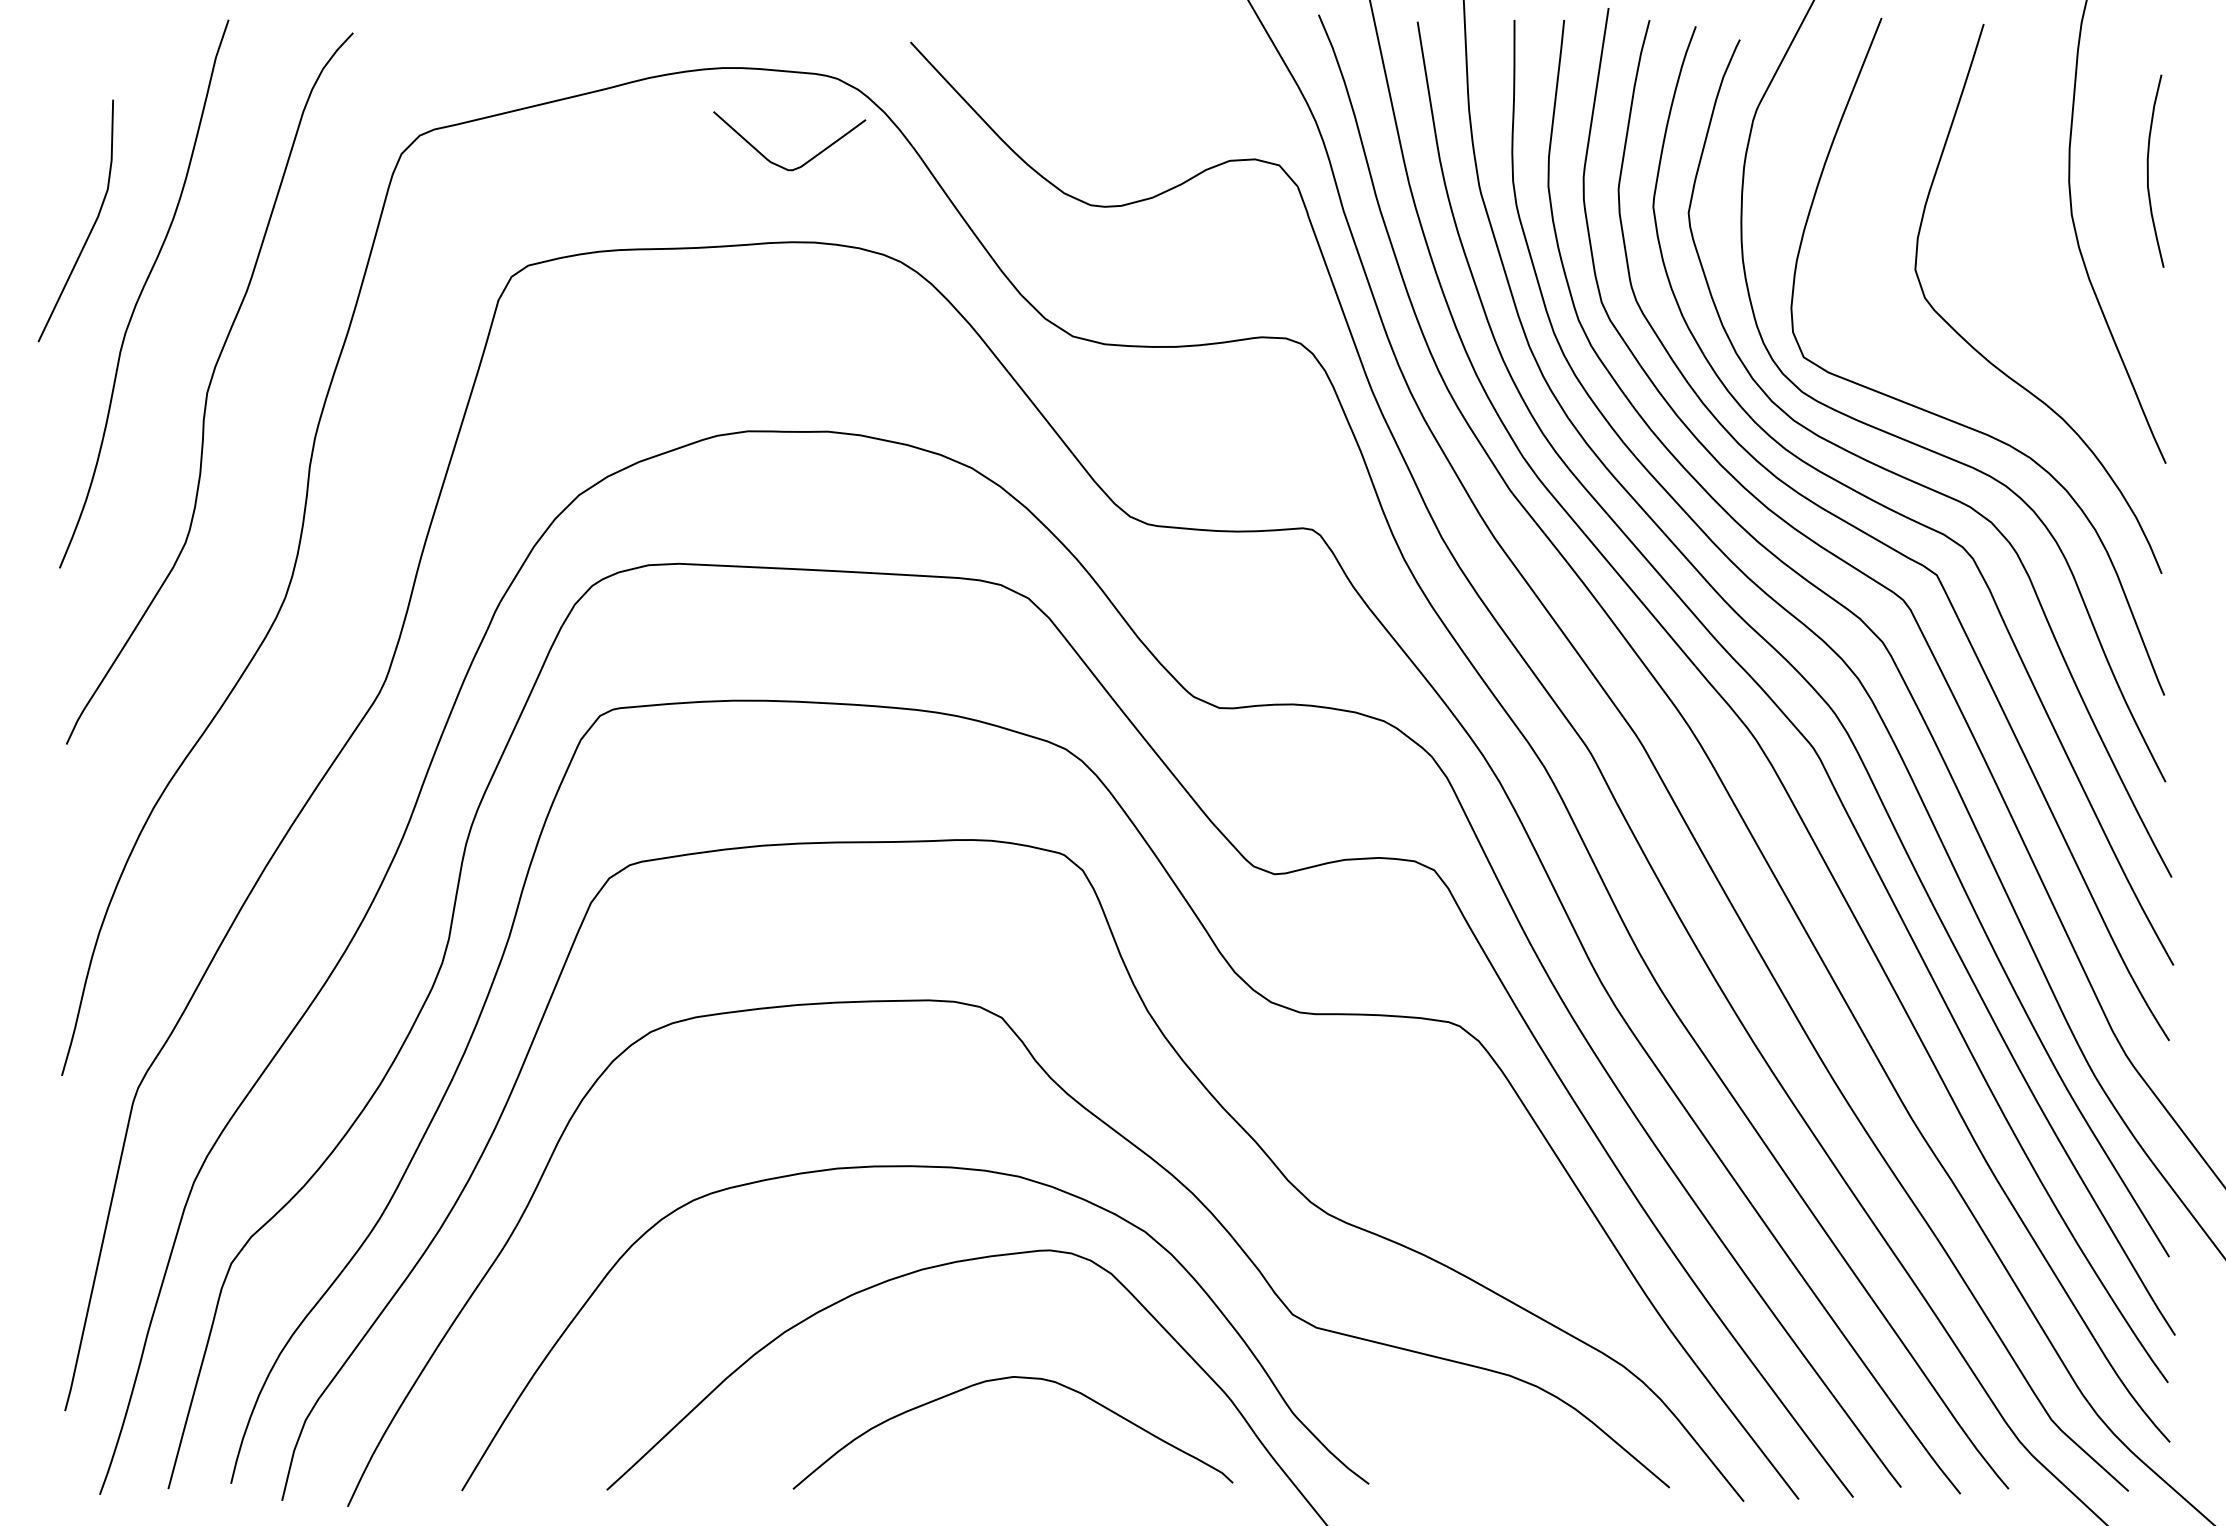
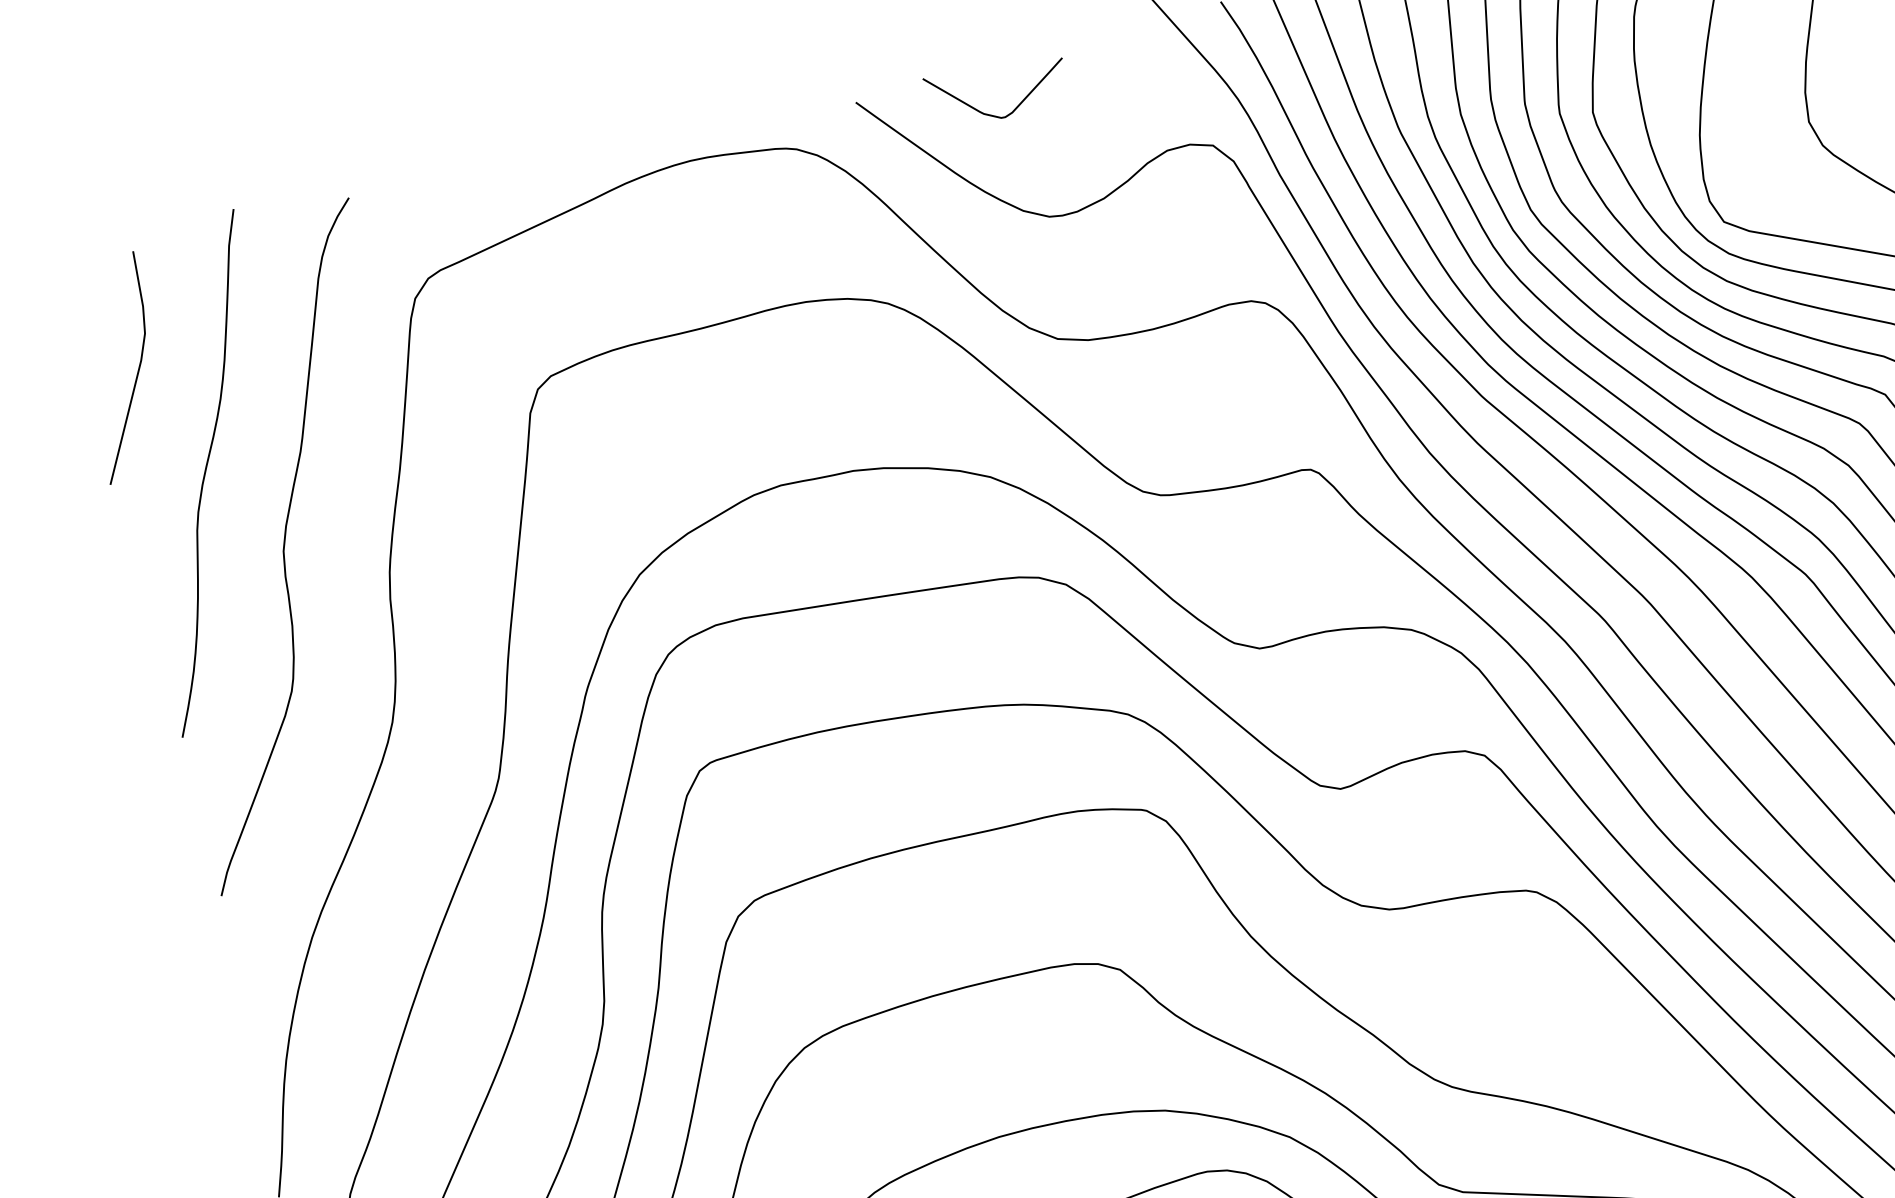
curve: (778, 164) -> (991, 114), moved
line: (92, 225) -> (137, 369), moved

